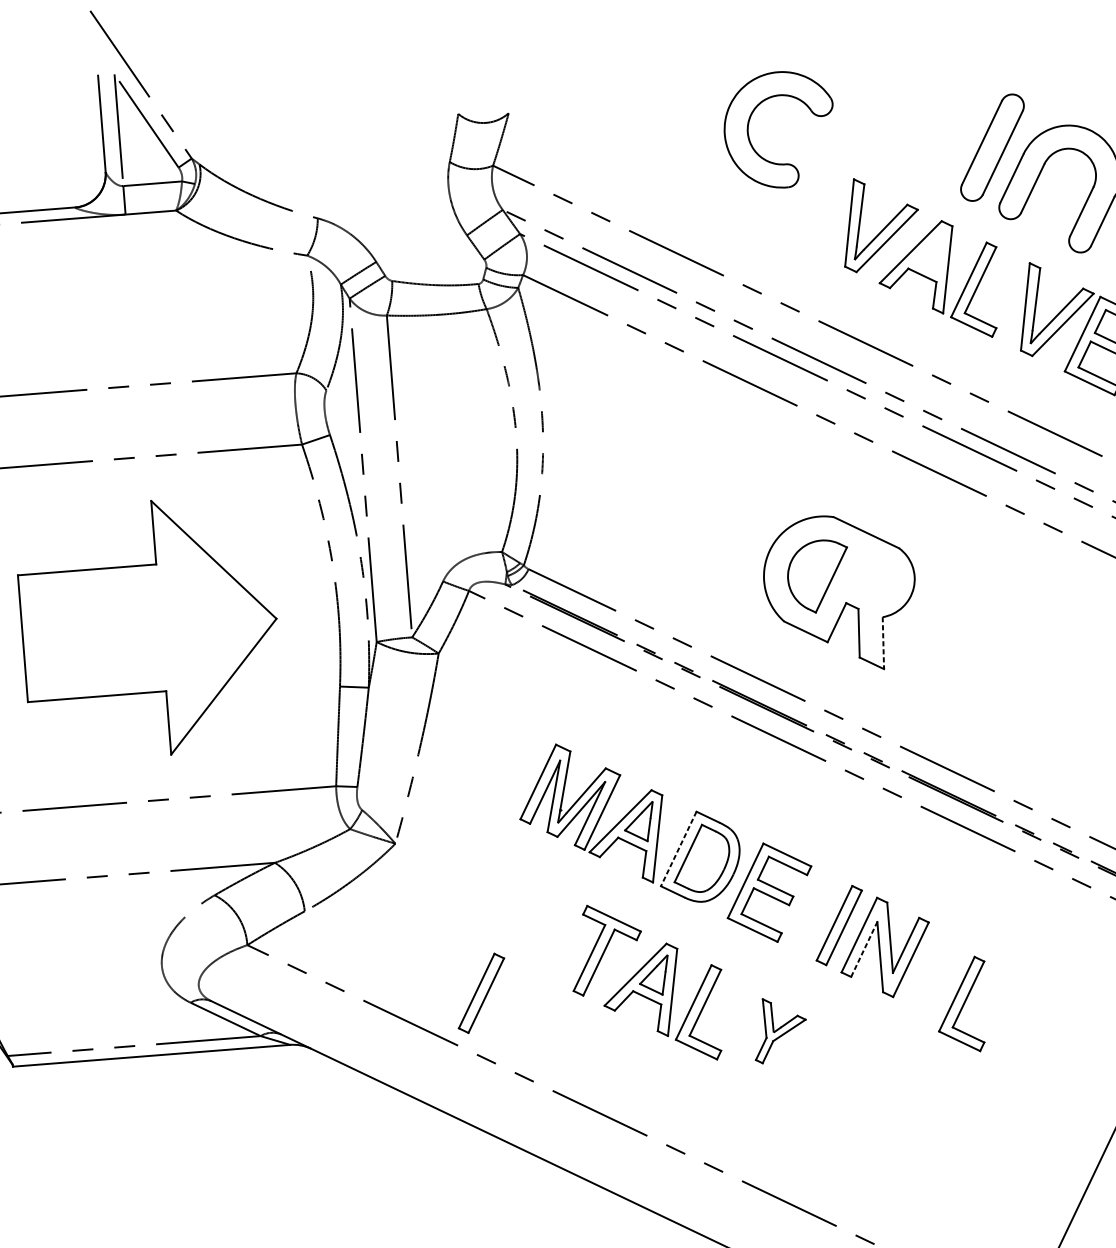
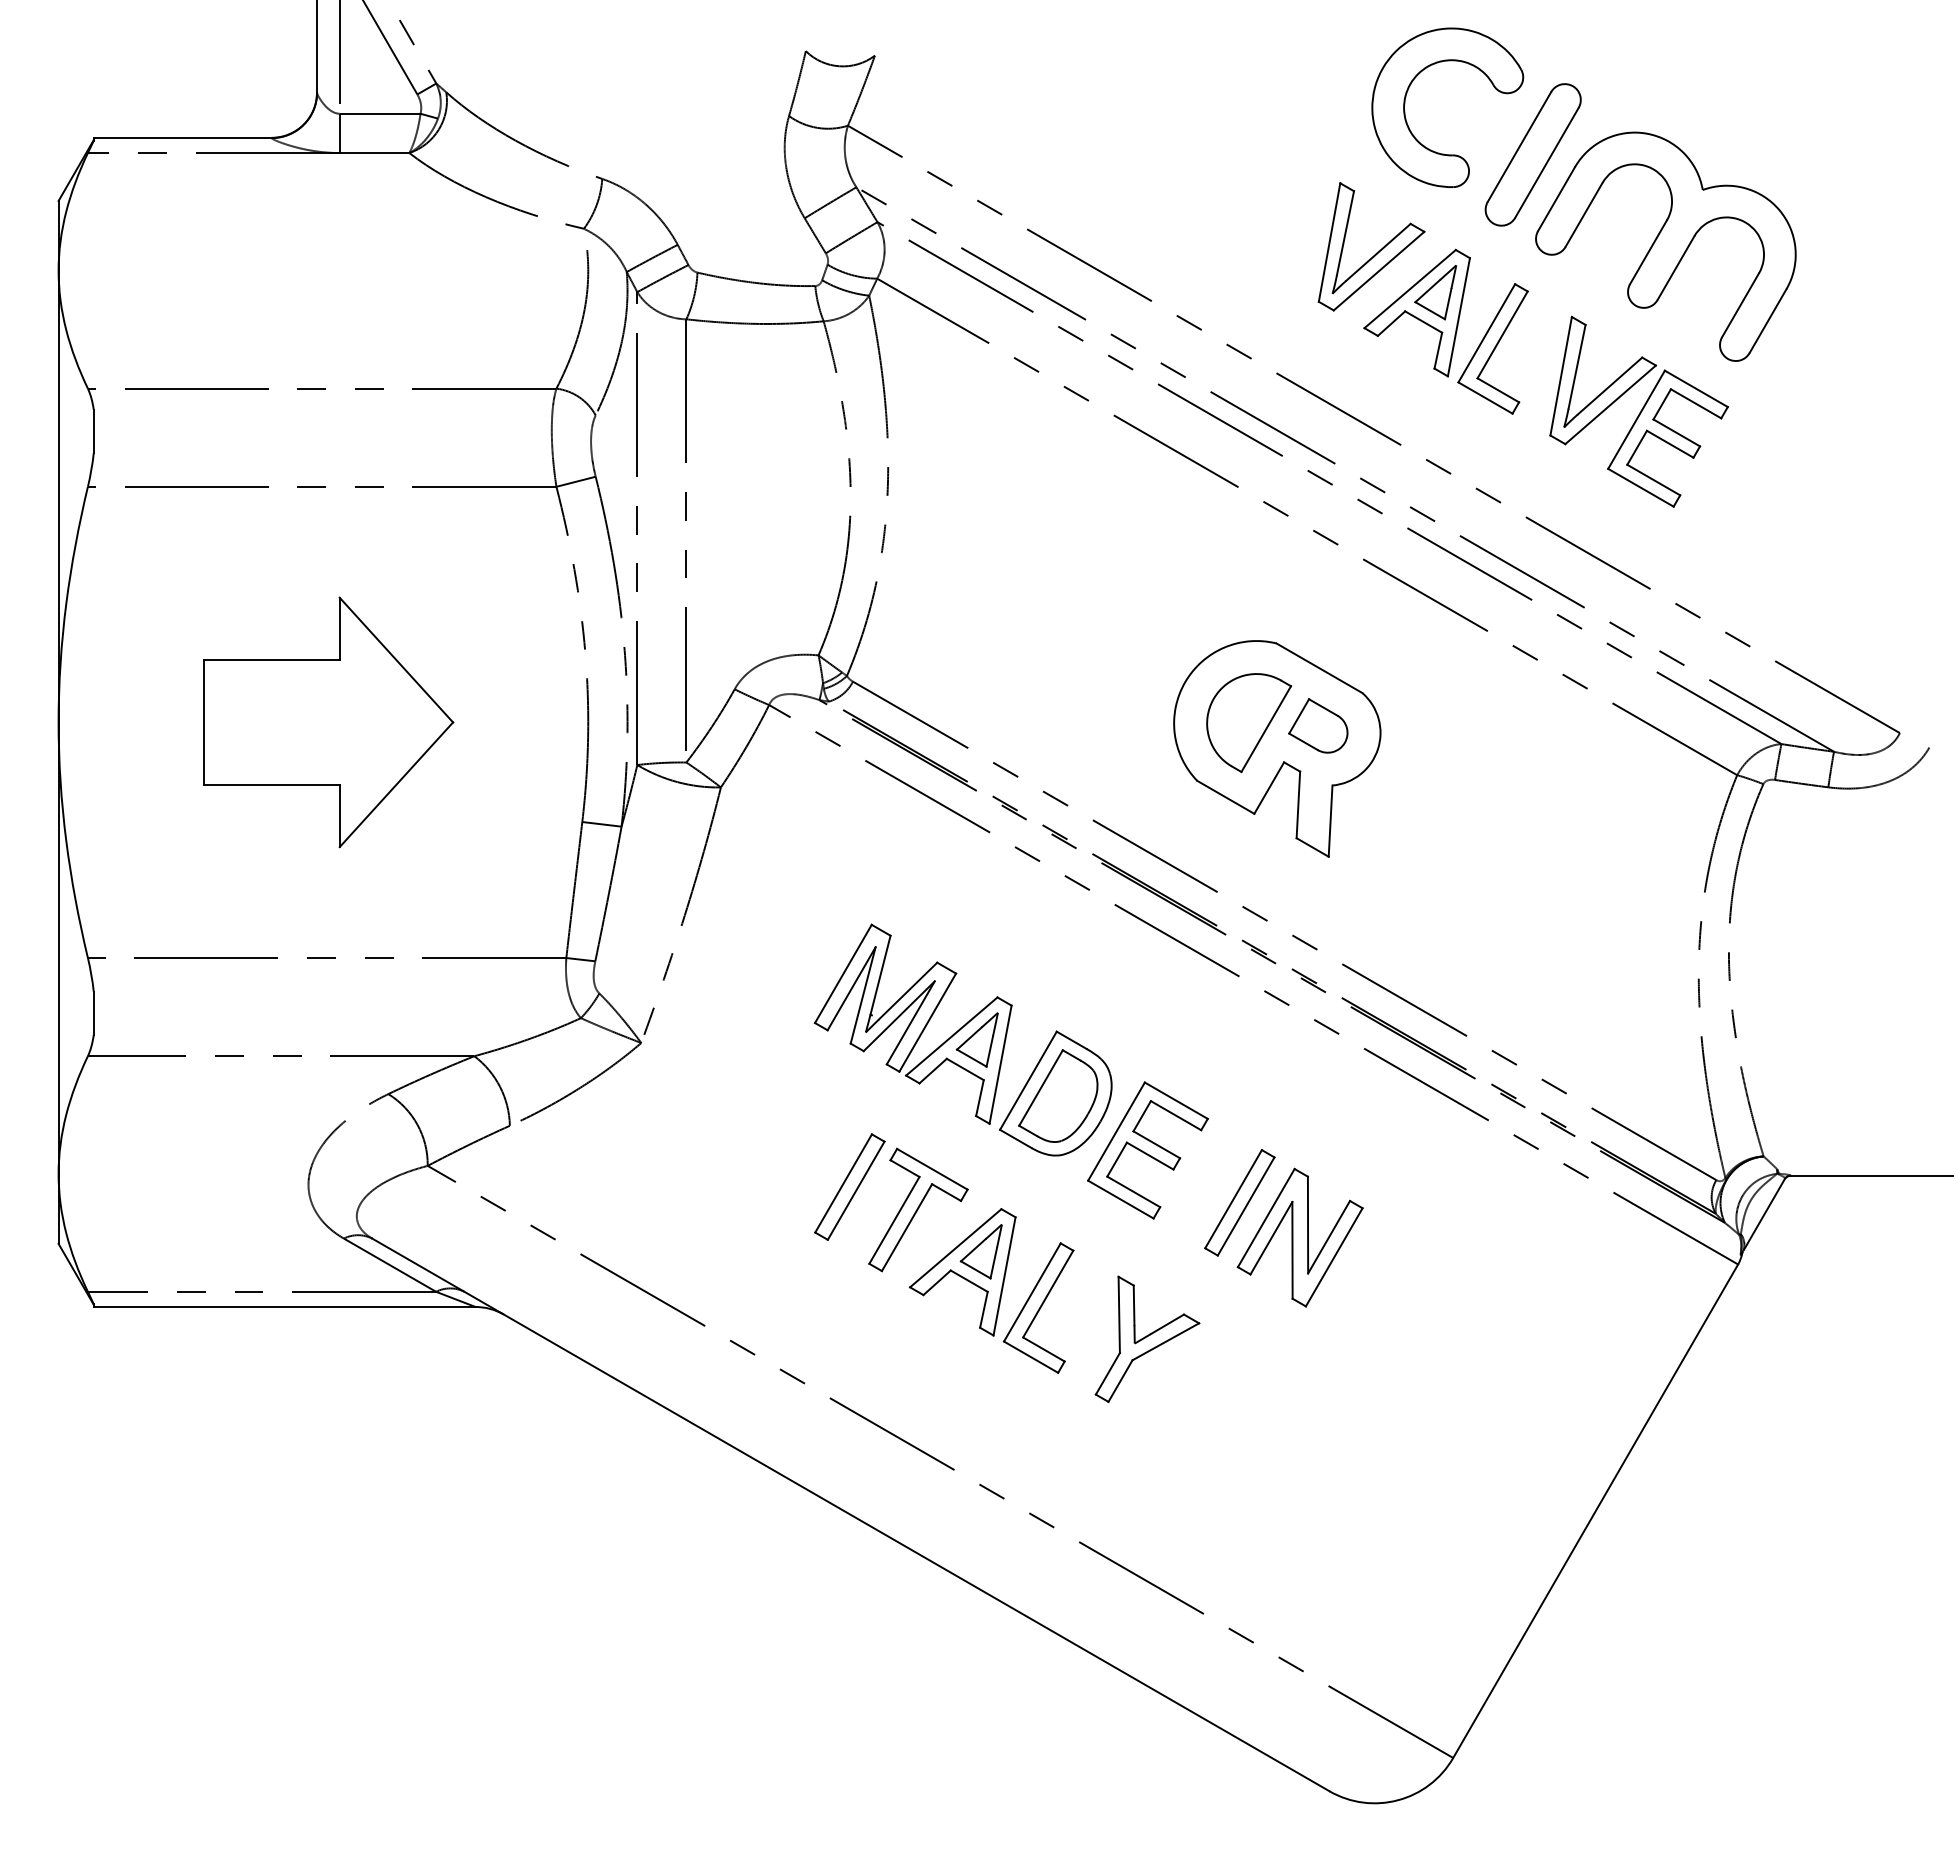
part: (748, 130) -> (1405, 104), moved
part: (929, 253) -> (1435, 292), added
part: (869, 574) -> (1318, 725), added
part: (149, 628) -> (328, 722), size x0.71
line: (883, 643) -> (1330, 821), dashed -> solid
line: (678, 848) -> (1028, 1080), dashed -> solid
line: (864, 949) -> (1271, 1238), dashed -> solid
part: (481, 992) -> (849, 1186), moved
part: (962, 1004) -> (1399, 1324), removed
part: (779, 1029) -> (1147, 1338), size x1.43

